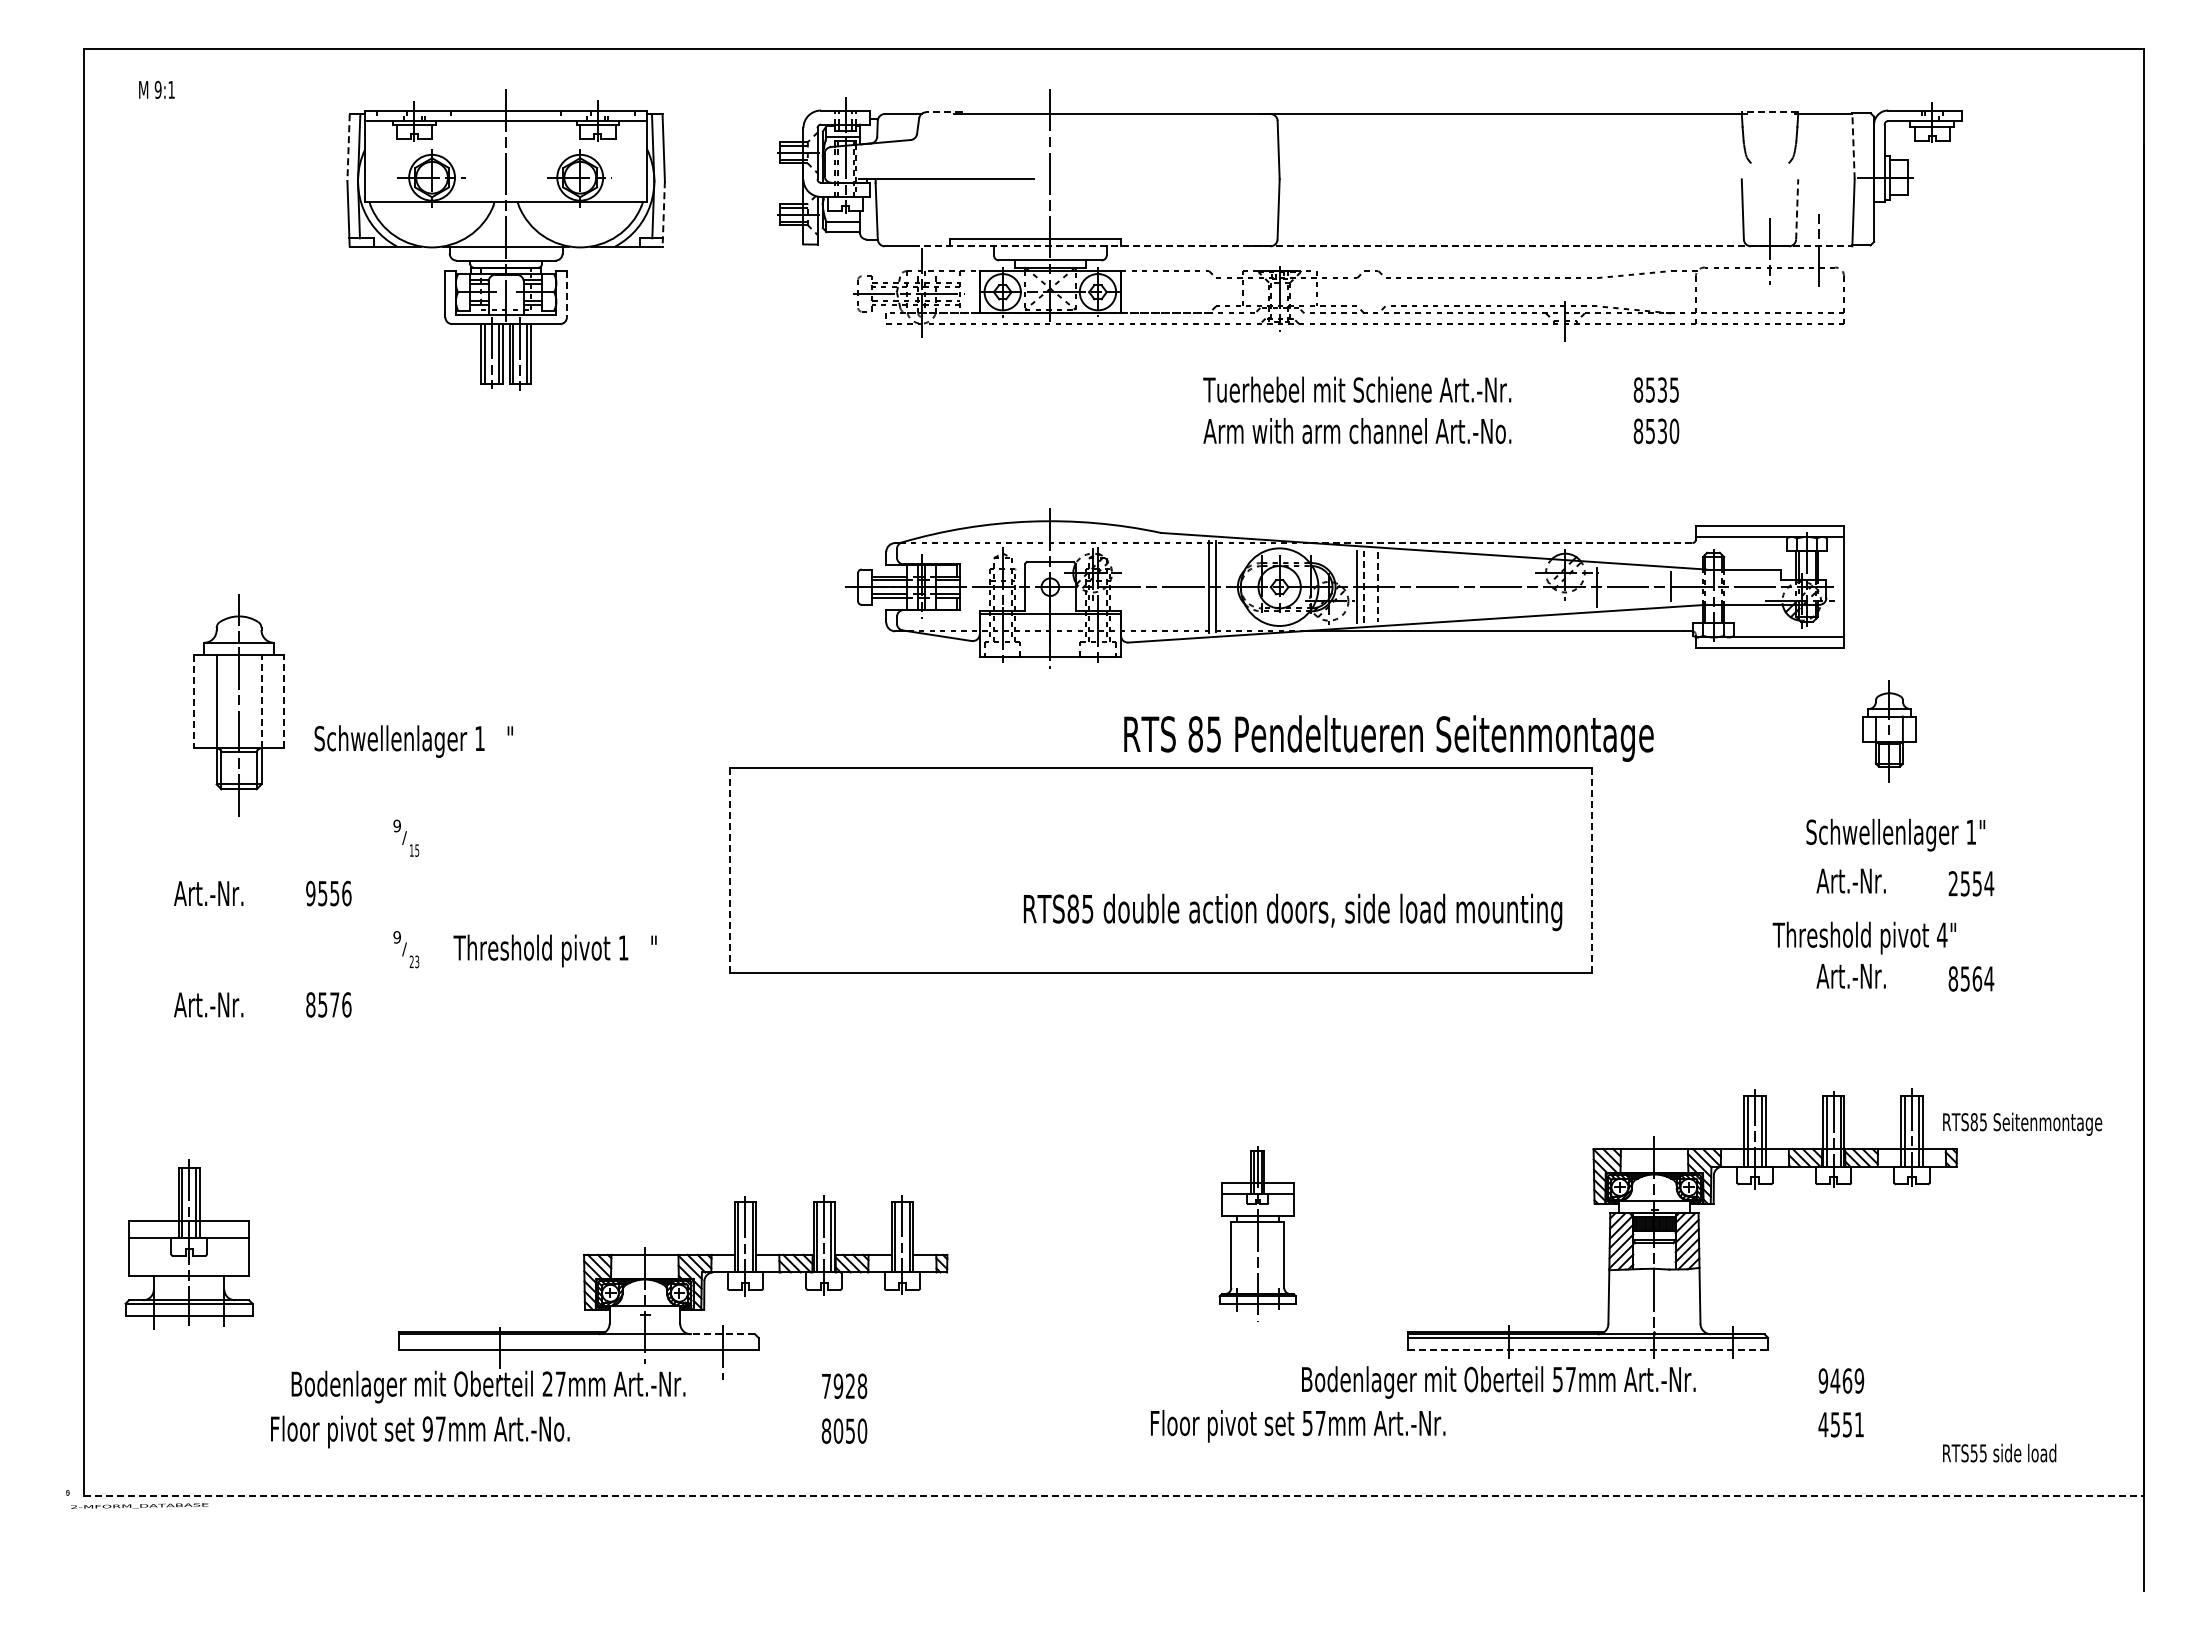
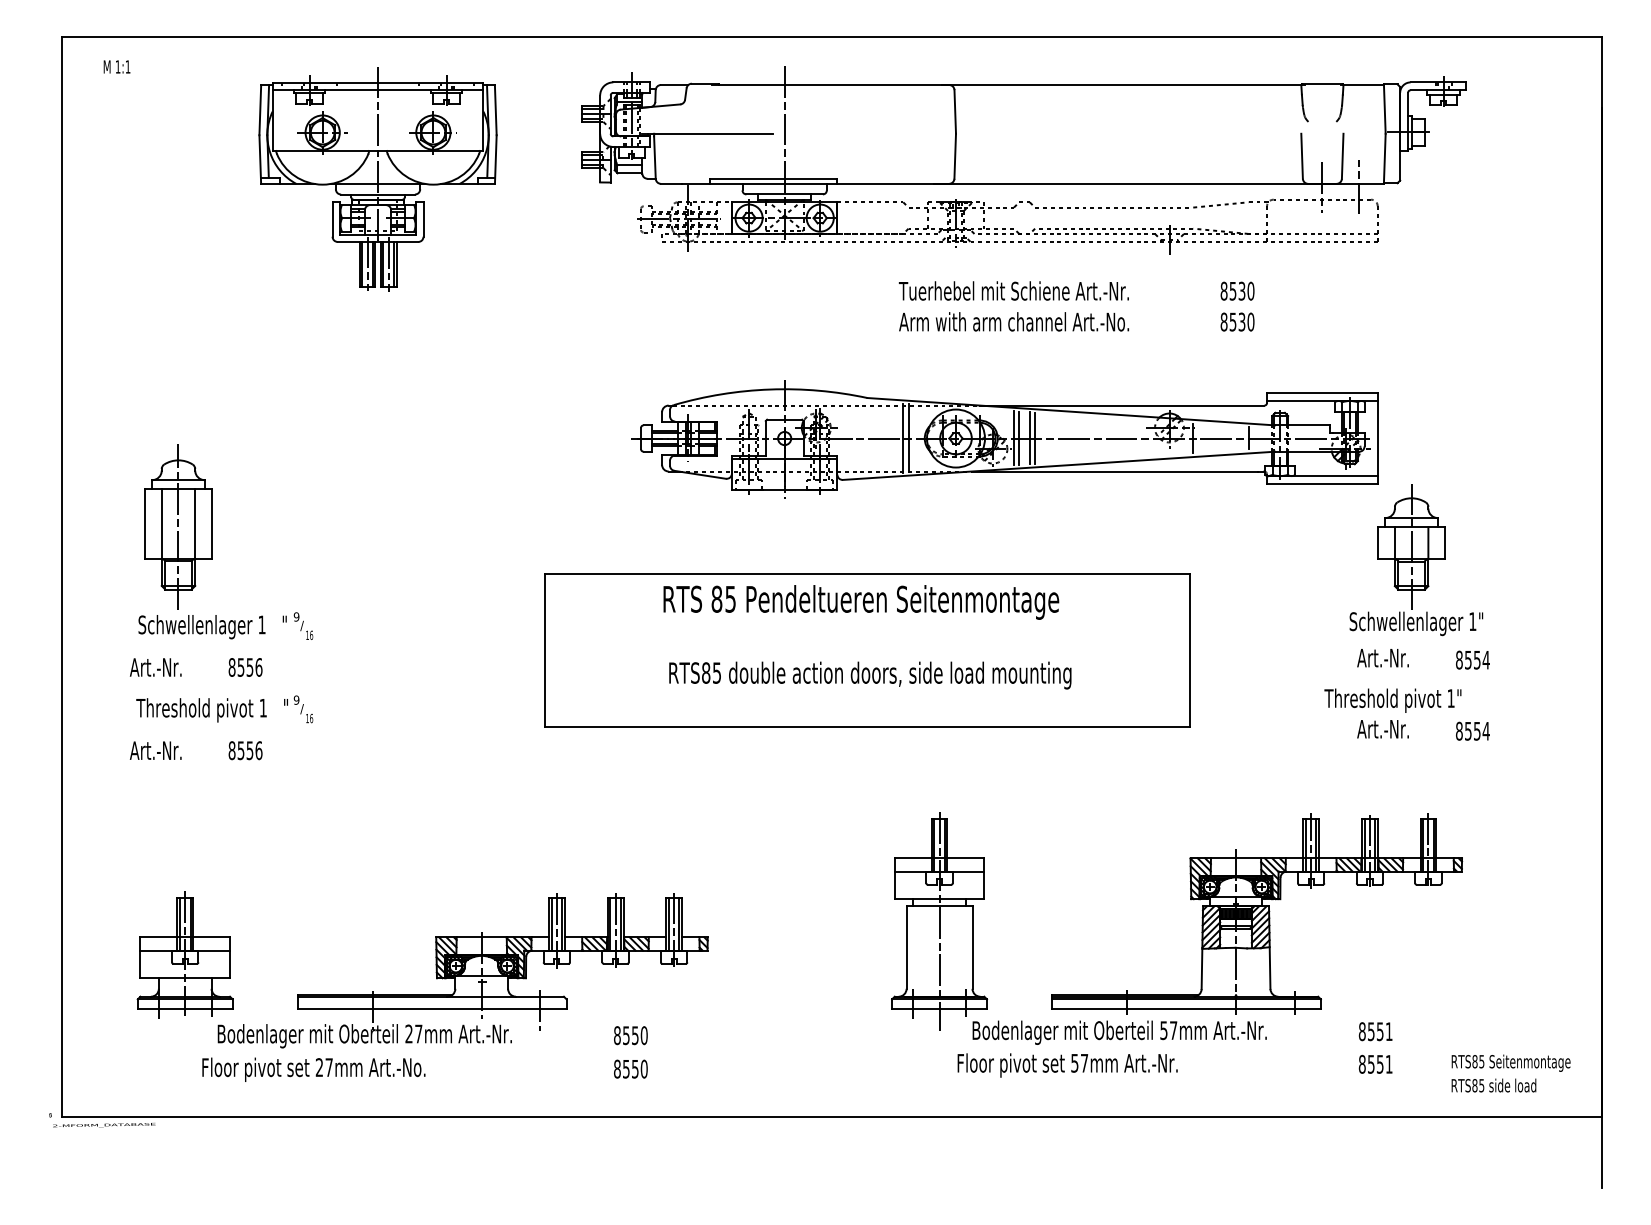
text: (157, 89) -> (117, 66), 9:1 -> 1:1
line: (943, 112) -> (704, 83), dashed -> solid
line: (1769, 112) -> (1322, 83), dashed -> solid
line: (1853, 146) -> (1384, 109), dashed -> solid
line: (348, 147) -> (260, 110), dashed -> solid
line: (1797, 208) -> (1342, 155), dashed -> solid
line: (663, 213) -> (495, 159), dashed -> solid
line: (1382, 246) -> (1032, 183), dashed -> solid
line: (567, 294) -> (423, 219), dashed -> solid
text: (1674, 389) -> (1251, 290), 8535 -> 8530
line: (1501, 543) -> (1121, 405), dashed -> solid
line: (1364, 586) -> (1019, 438), dashed -> solid
line: (1378, 586) -> (1029, 438), dashed -> solid
line: (1385, 586) -> (1035, 438), added
line: (261, 701) -> (195, 523), dashed -> solid
line: (283, 701) -> (211, 523), dashed -> solid
line: (194, 702) -> (145, 524), dashed -> solid
part: (1889, 732) -> (1411, 547), size x1.67
text: (1388, 738) -> (860, 602), moved
text: (413, 741) -> (212, 627), moved
text: (417, 850) -> (311, 635), 15 -> 16
line: (1592, 869) -> (1189, 649), dashed -> solid
line: (729, 870) -> (544, 650), dashed -> solid
text: (1952, 883) -> (1458, 659), 2554 -> 8554
text: (310, 893) -> (231, 667), 9556 -> 8556
text: (1293, 912) -> (870, 675), moved
text: (1942, 934) -> (1451, 698), 4" -> 1"
text: (554, 950) -> (211, 710), moved
text: (414, 961) -> (309, 718), 23 -> 16
text: (1977, 978) -> (1477, 730), 8564 -> 8554
text: (334, 1004) -> (249, 750), 8576 -> 8556
text: (2022, 1123) -> (1511, 1062), moved
part: (1257, 1233) -> (939, 921), size x1.67
part: (188, 1244) -> (184, 955), moved
line: (722, 1334) -> (539, 996), dashed -> solid
line: (1588, 1350) -> (1186, 1008), dashed -> solid
text: (1841, 1380) -> (1375, 1031), 9469 -> 8551
text: (844, 1385) -> (630, 1035), 7928 -> 8550
text: (1823, 1424) -> (1362, 1064), 4551 -> 8551
text: (1298, 1426) -> (1067, 1065), moved
text: (427, 1428) -> (319, 1067), 97mm -> 27mm
text: (838, 1430) -> (626, 1068), 8050 -> 8550
text: (1973, 1453) -> (1474, 1085), RTS55 -> RTS85
line: (1114, 1495) -> (832, 1117), dashed -> solid

